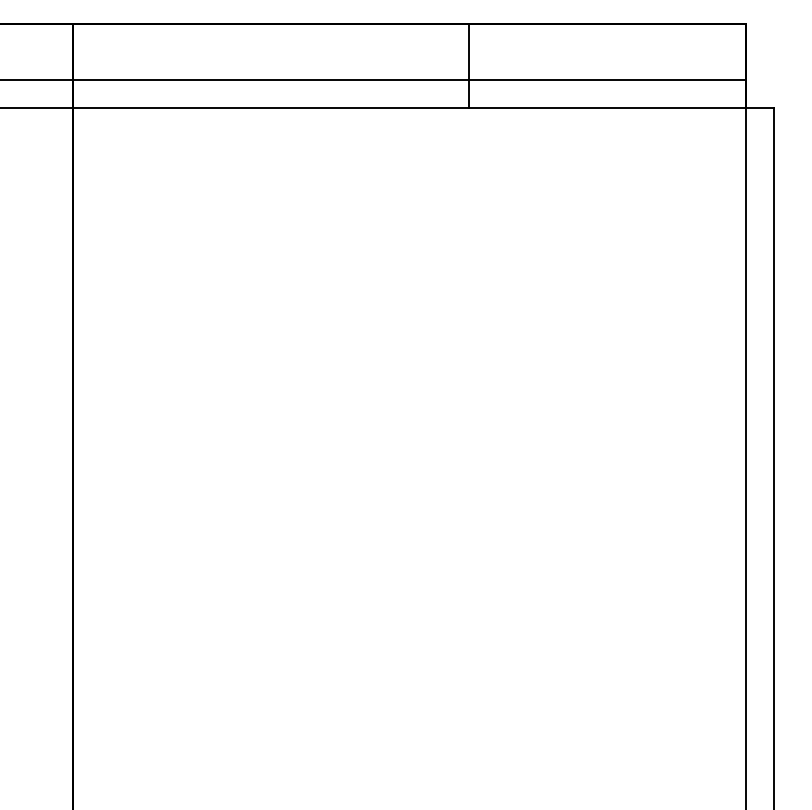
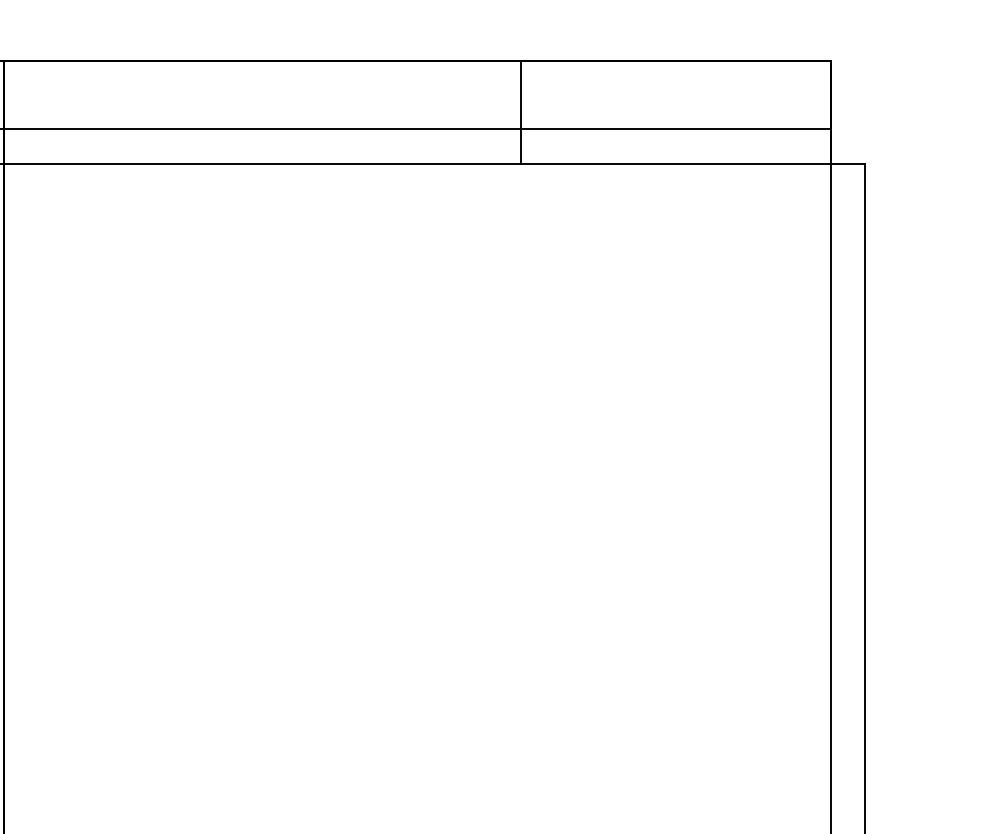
line: (468, 66) -> (520, 112), moved

